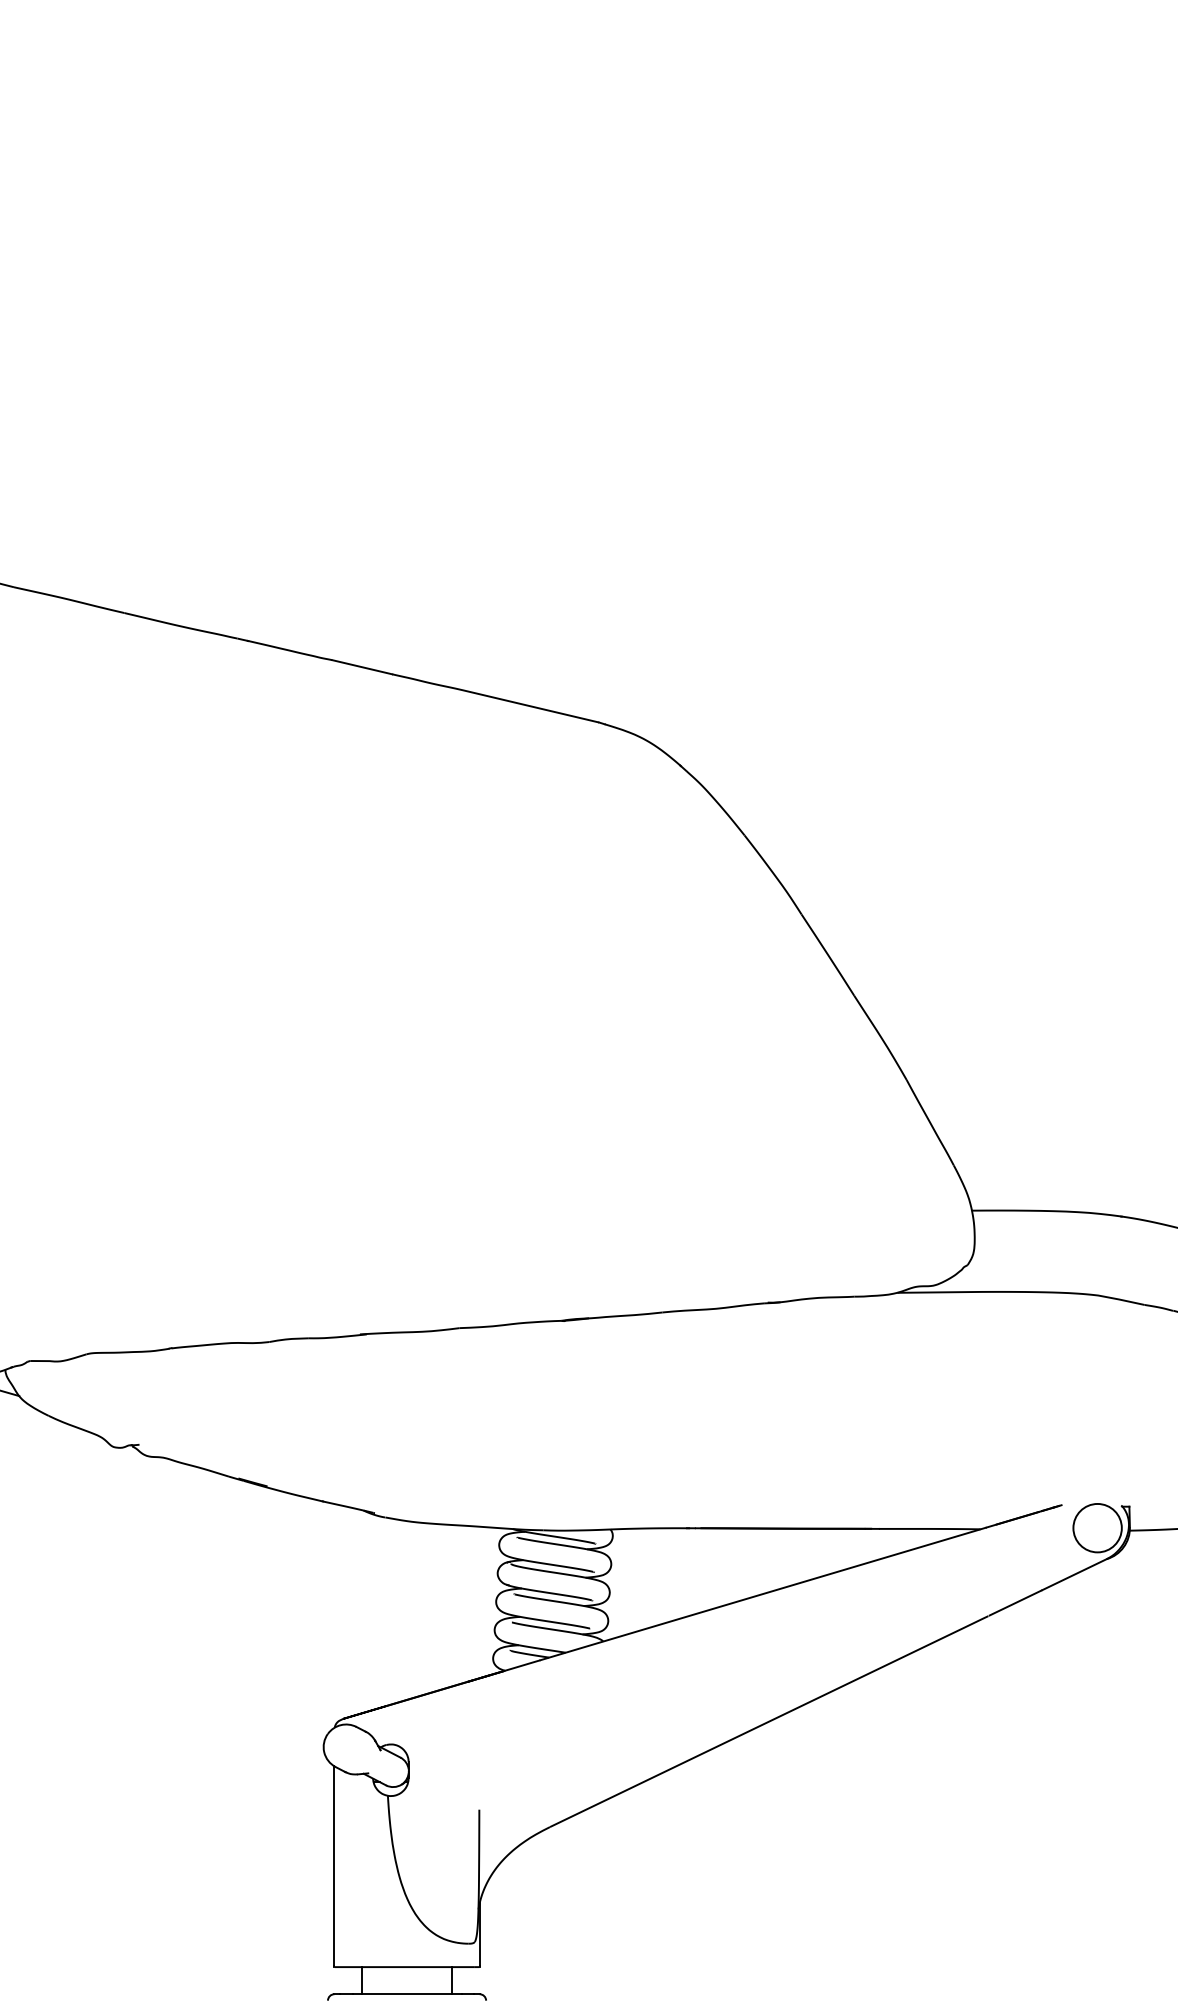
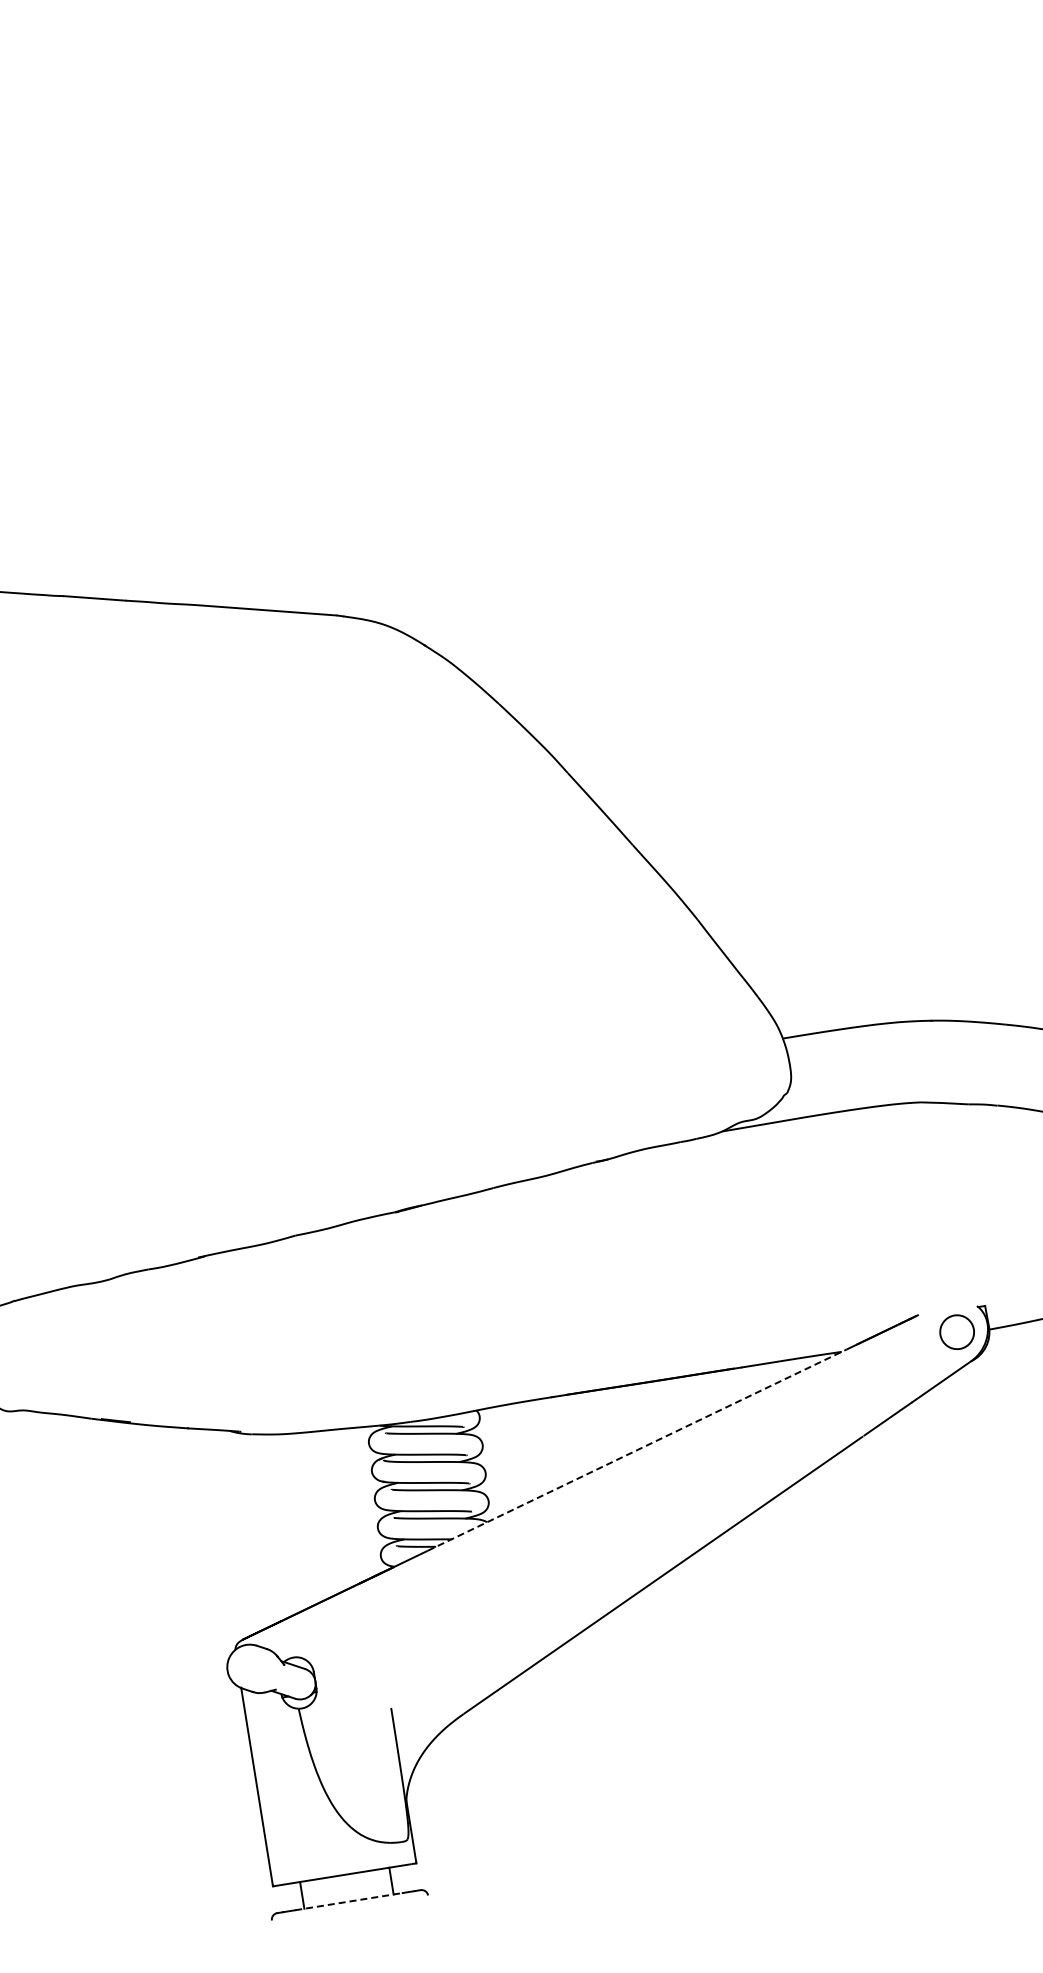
circle: (1097, 1527) -> (956, 1331), size x0.7
line: (763, 1593) -> (637, 1449), solid -> dashed
line: (407, 1994) -> (349, 1901), solid -> dashed

